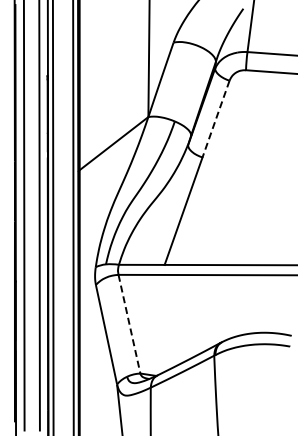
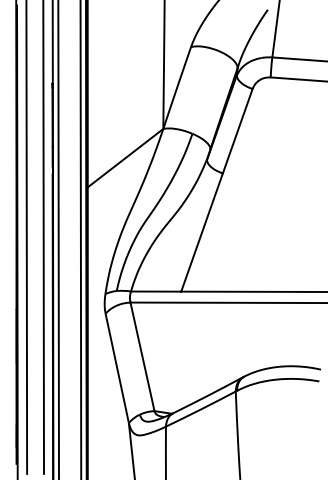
line: (216, 119) -> (238, 131), dashed -> solid
line: (129, 324) -> (142, 357), dashed -> solid

